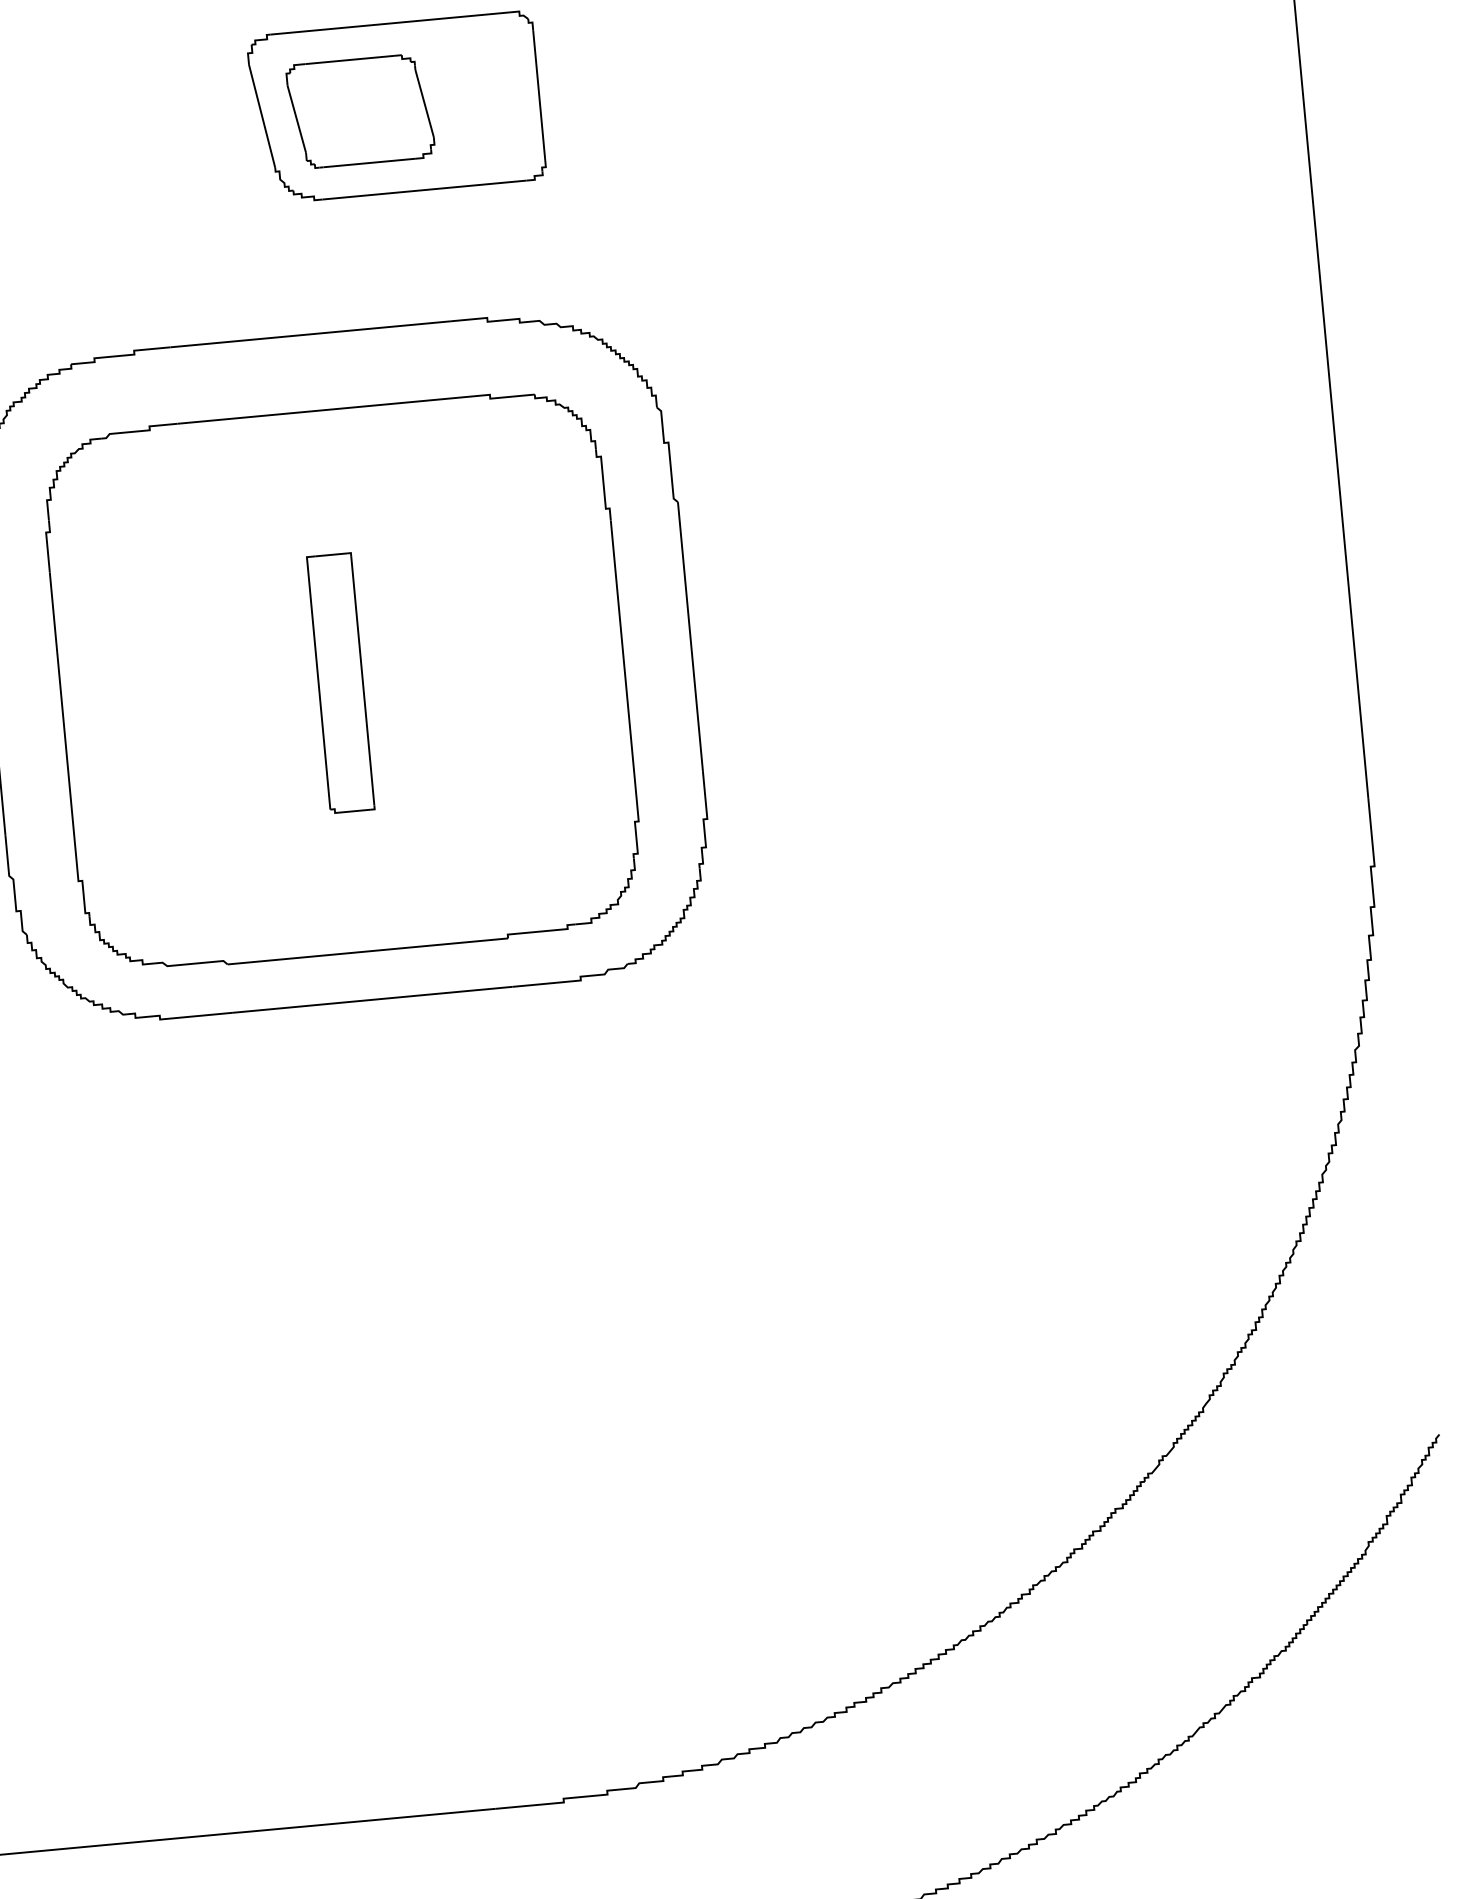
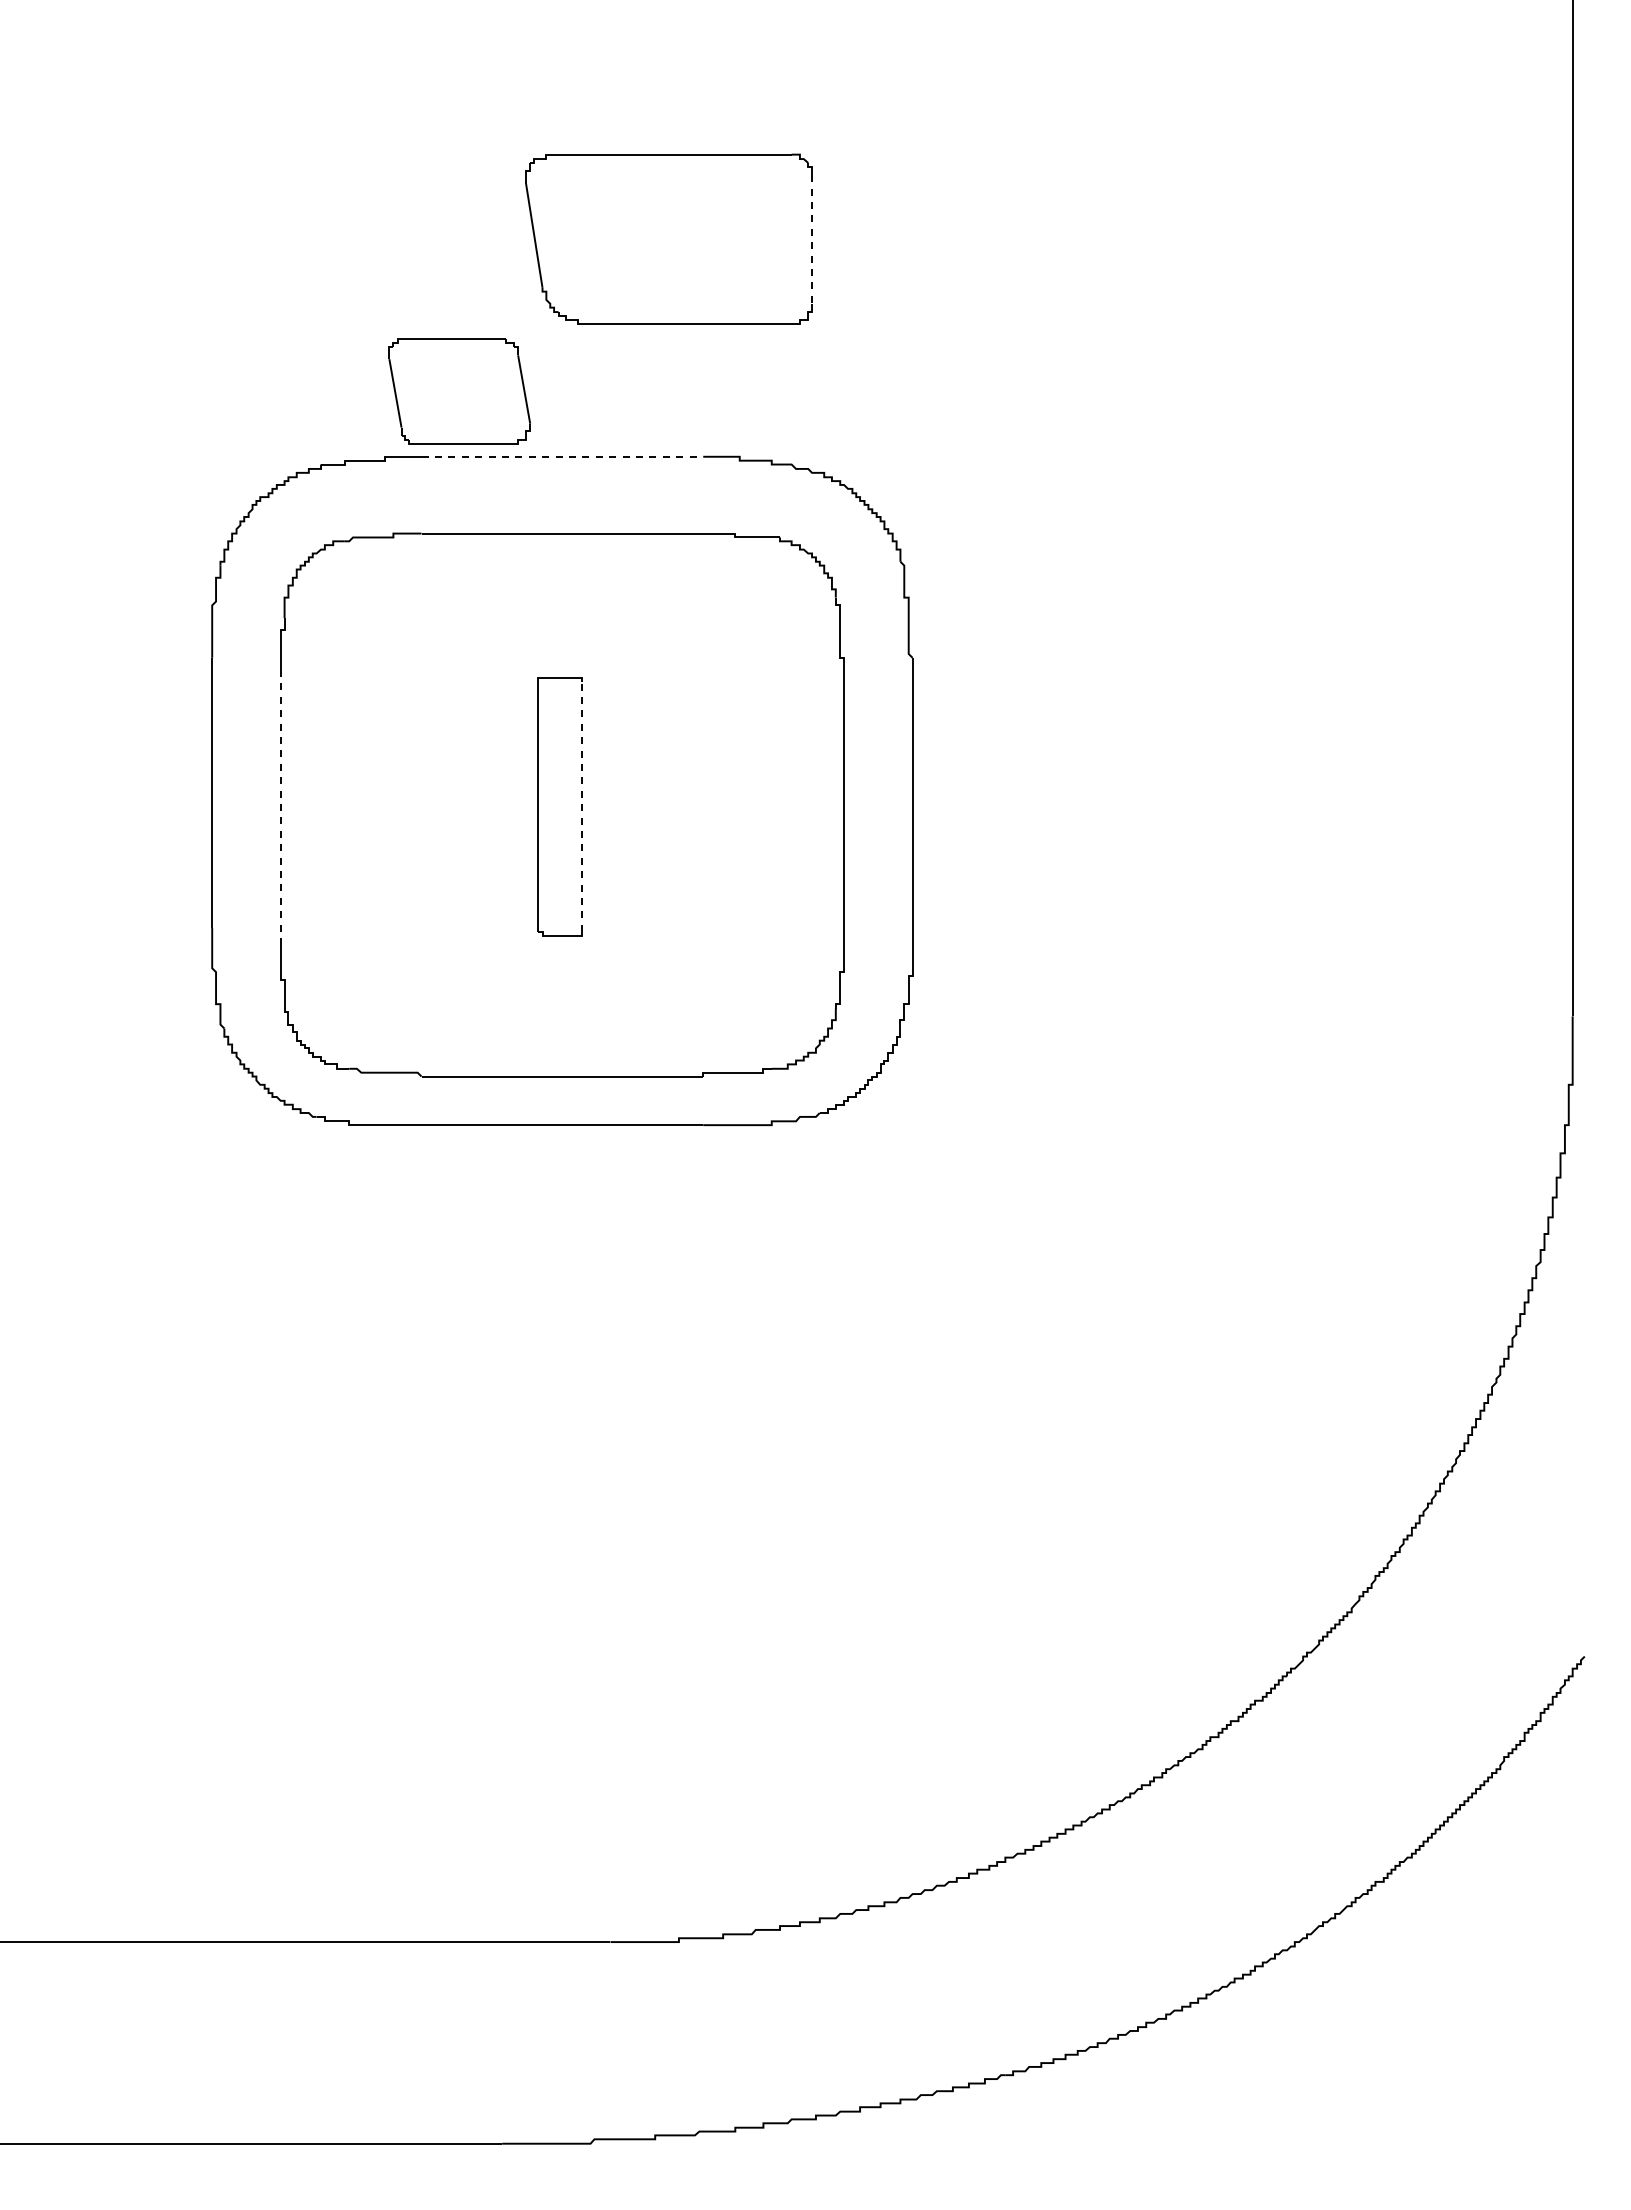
line: (539, 94) -> (812, 239), solid -> dashed
part: (360, 111) -> (459, 391), moved
line: (310, 334) -> (562, 456), solid -> dashed
line: (363, 681) -> (582, 807), solid -> dashed
line: (62, 706) -> (280, 804), solid -> dashed

